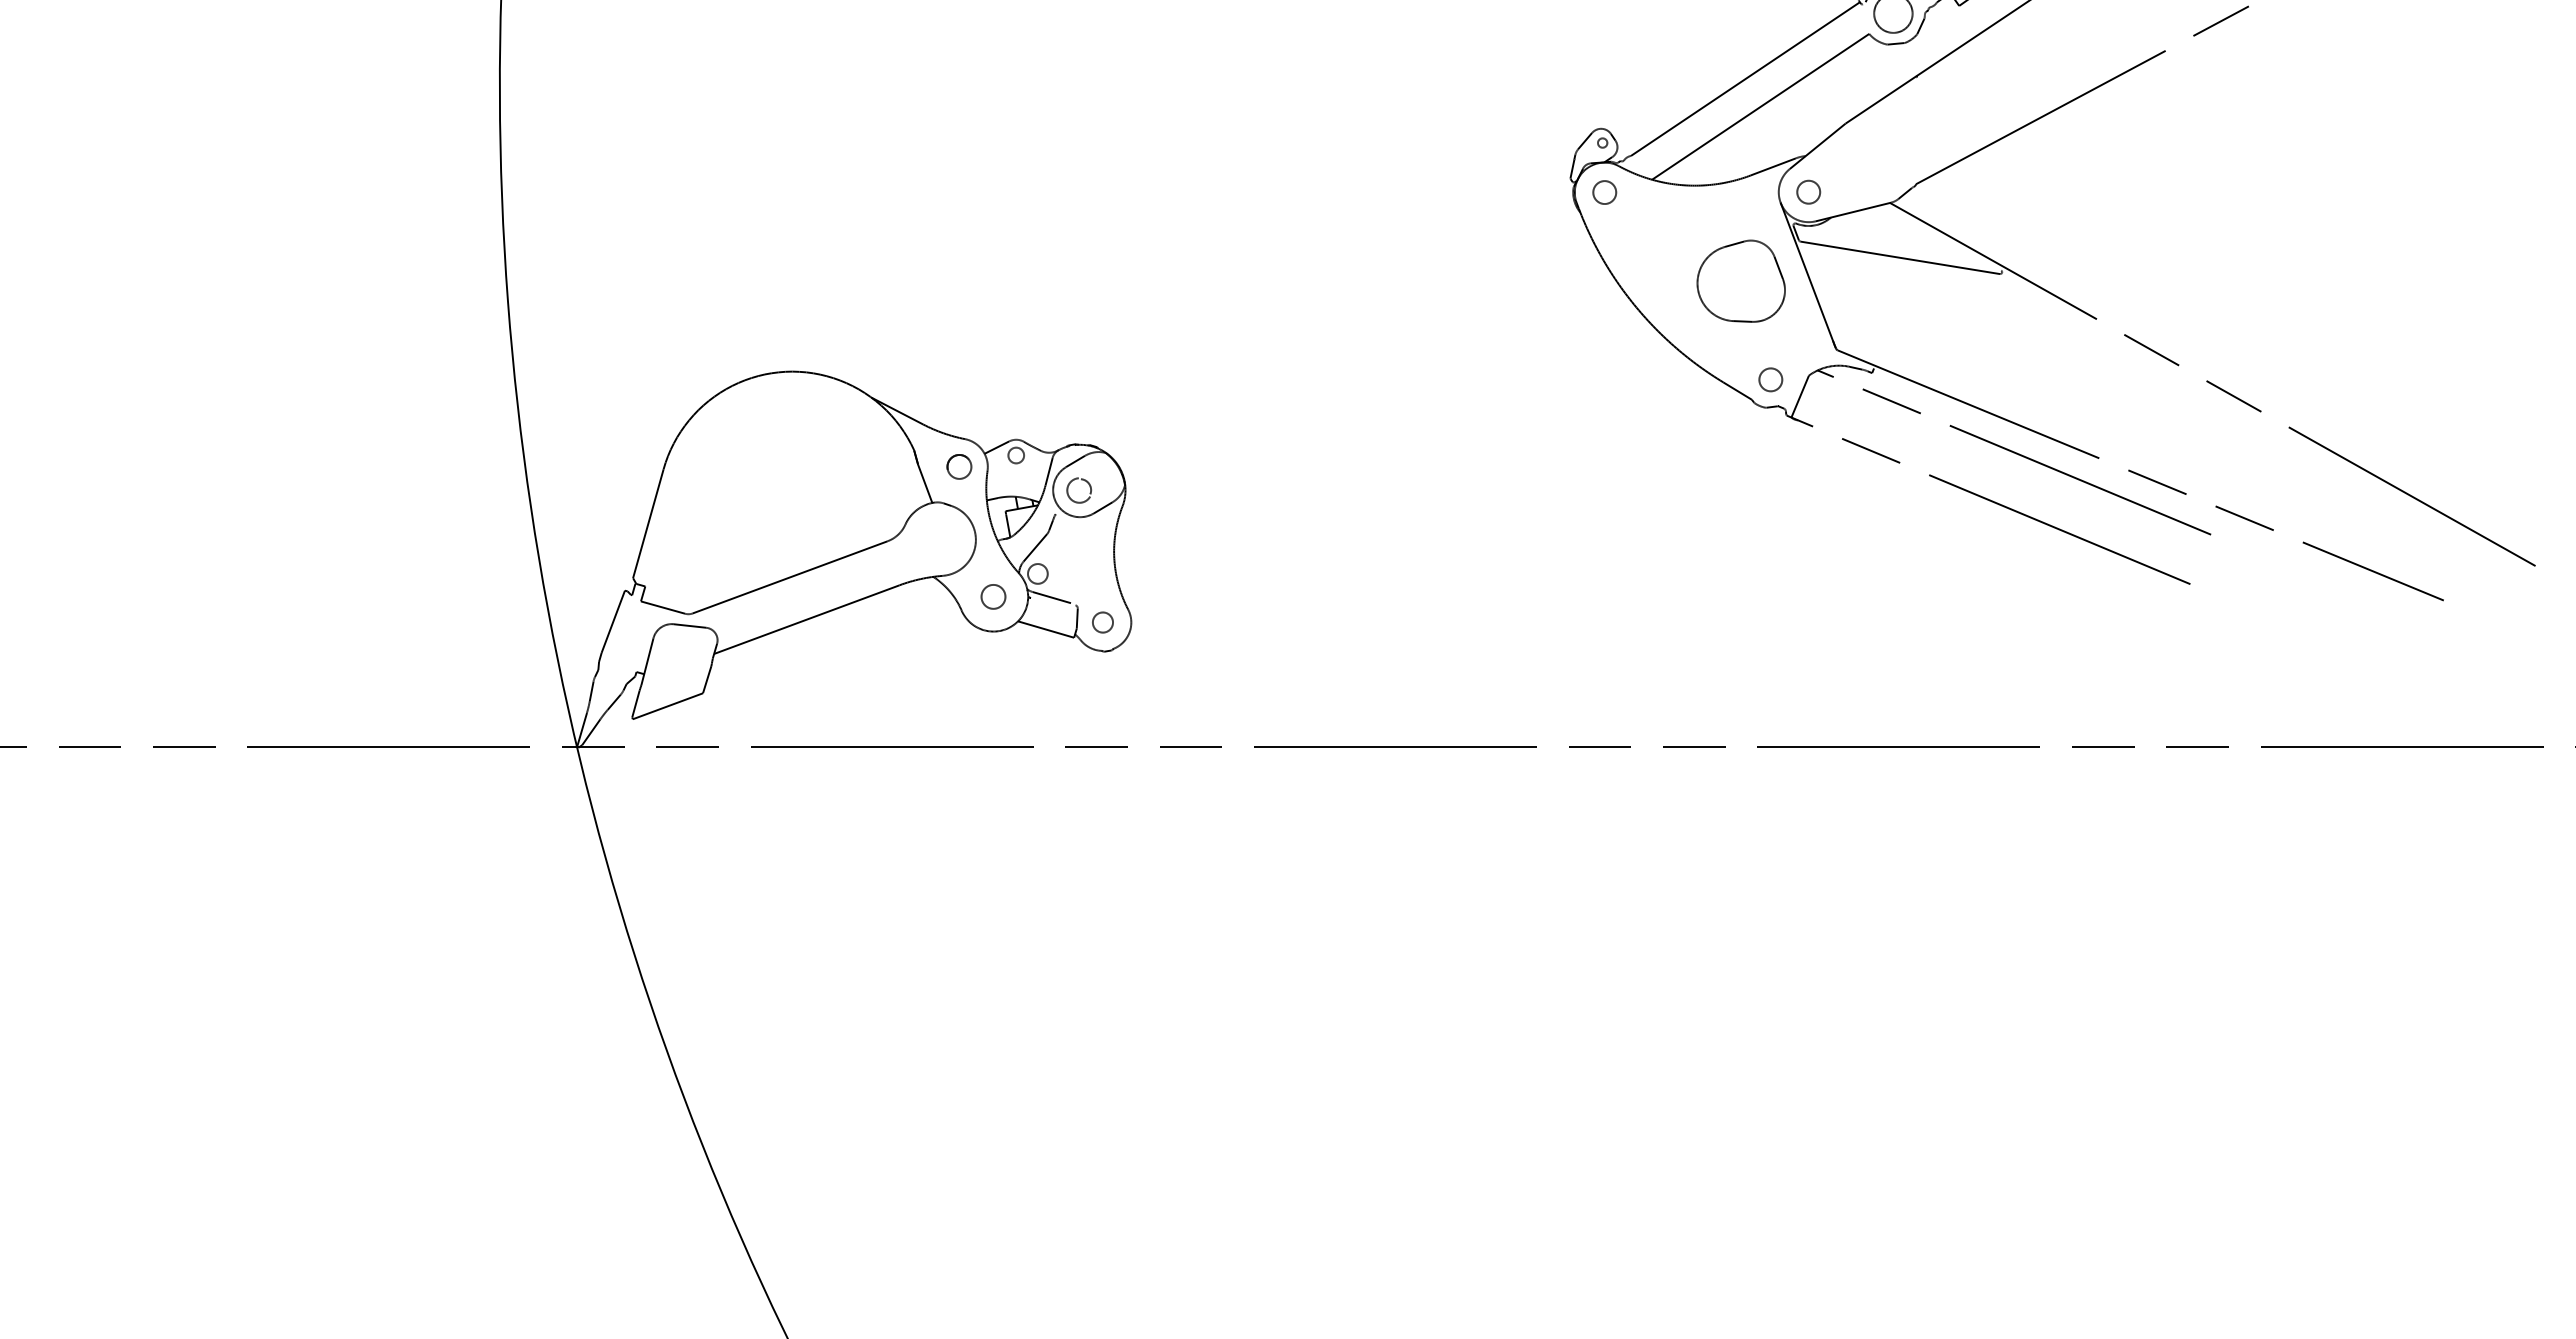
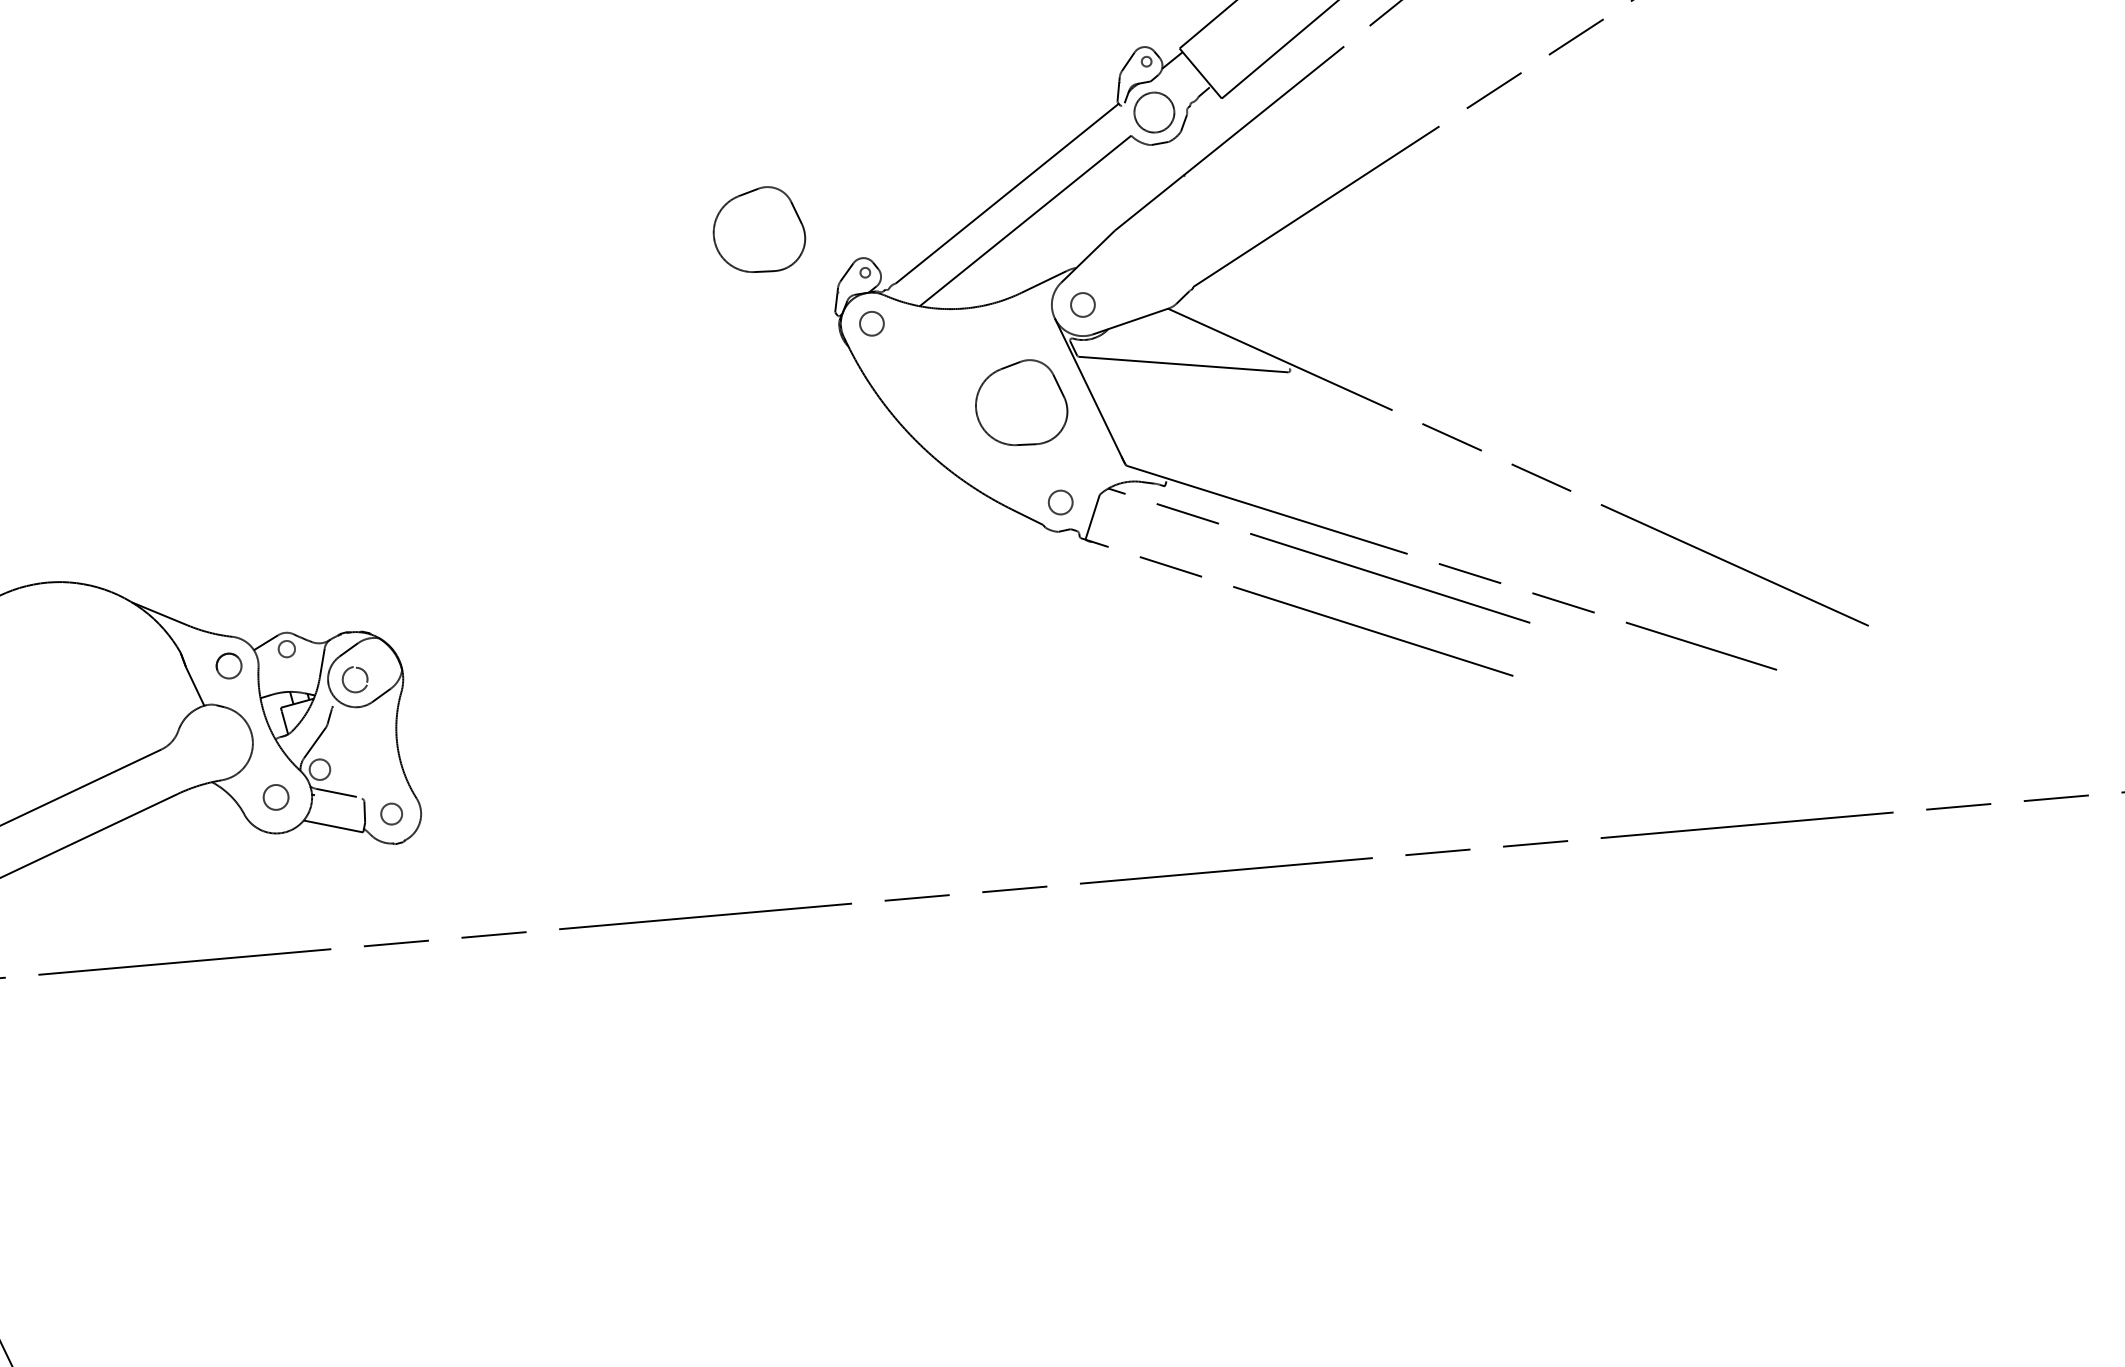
part: (1503, 92) -> (758, 229), added

